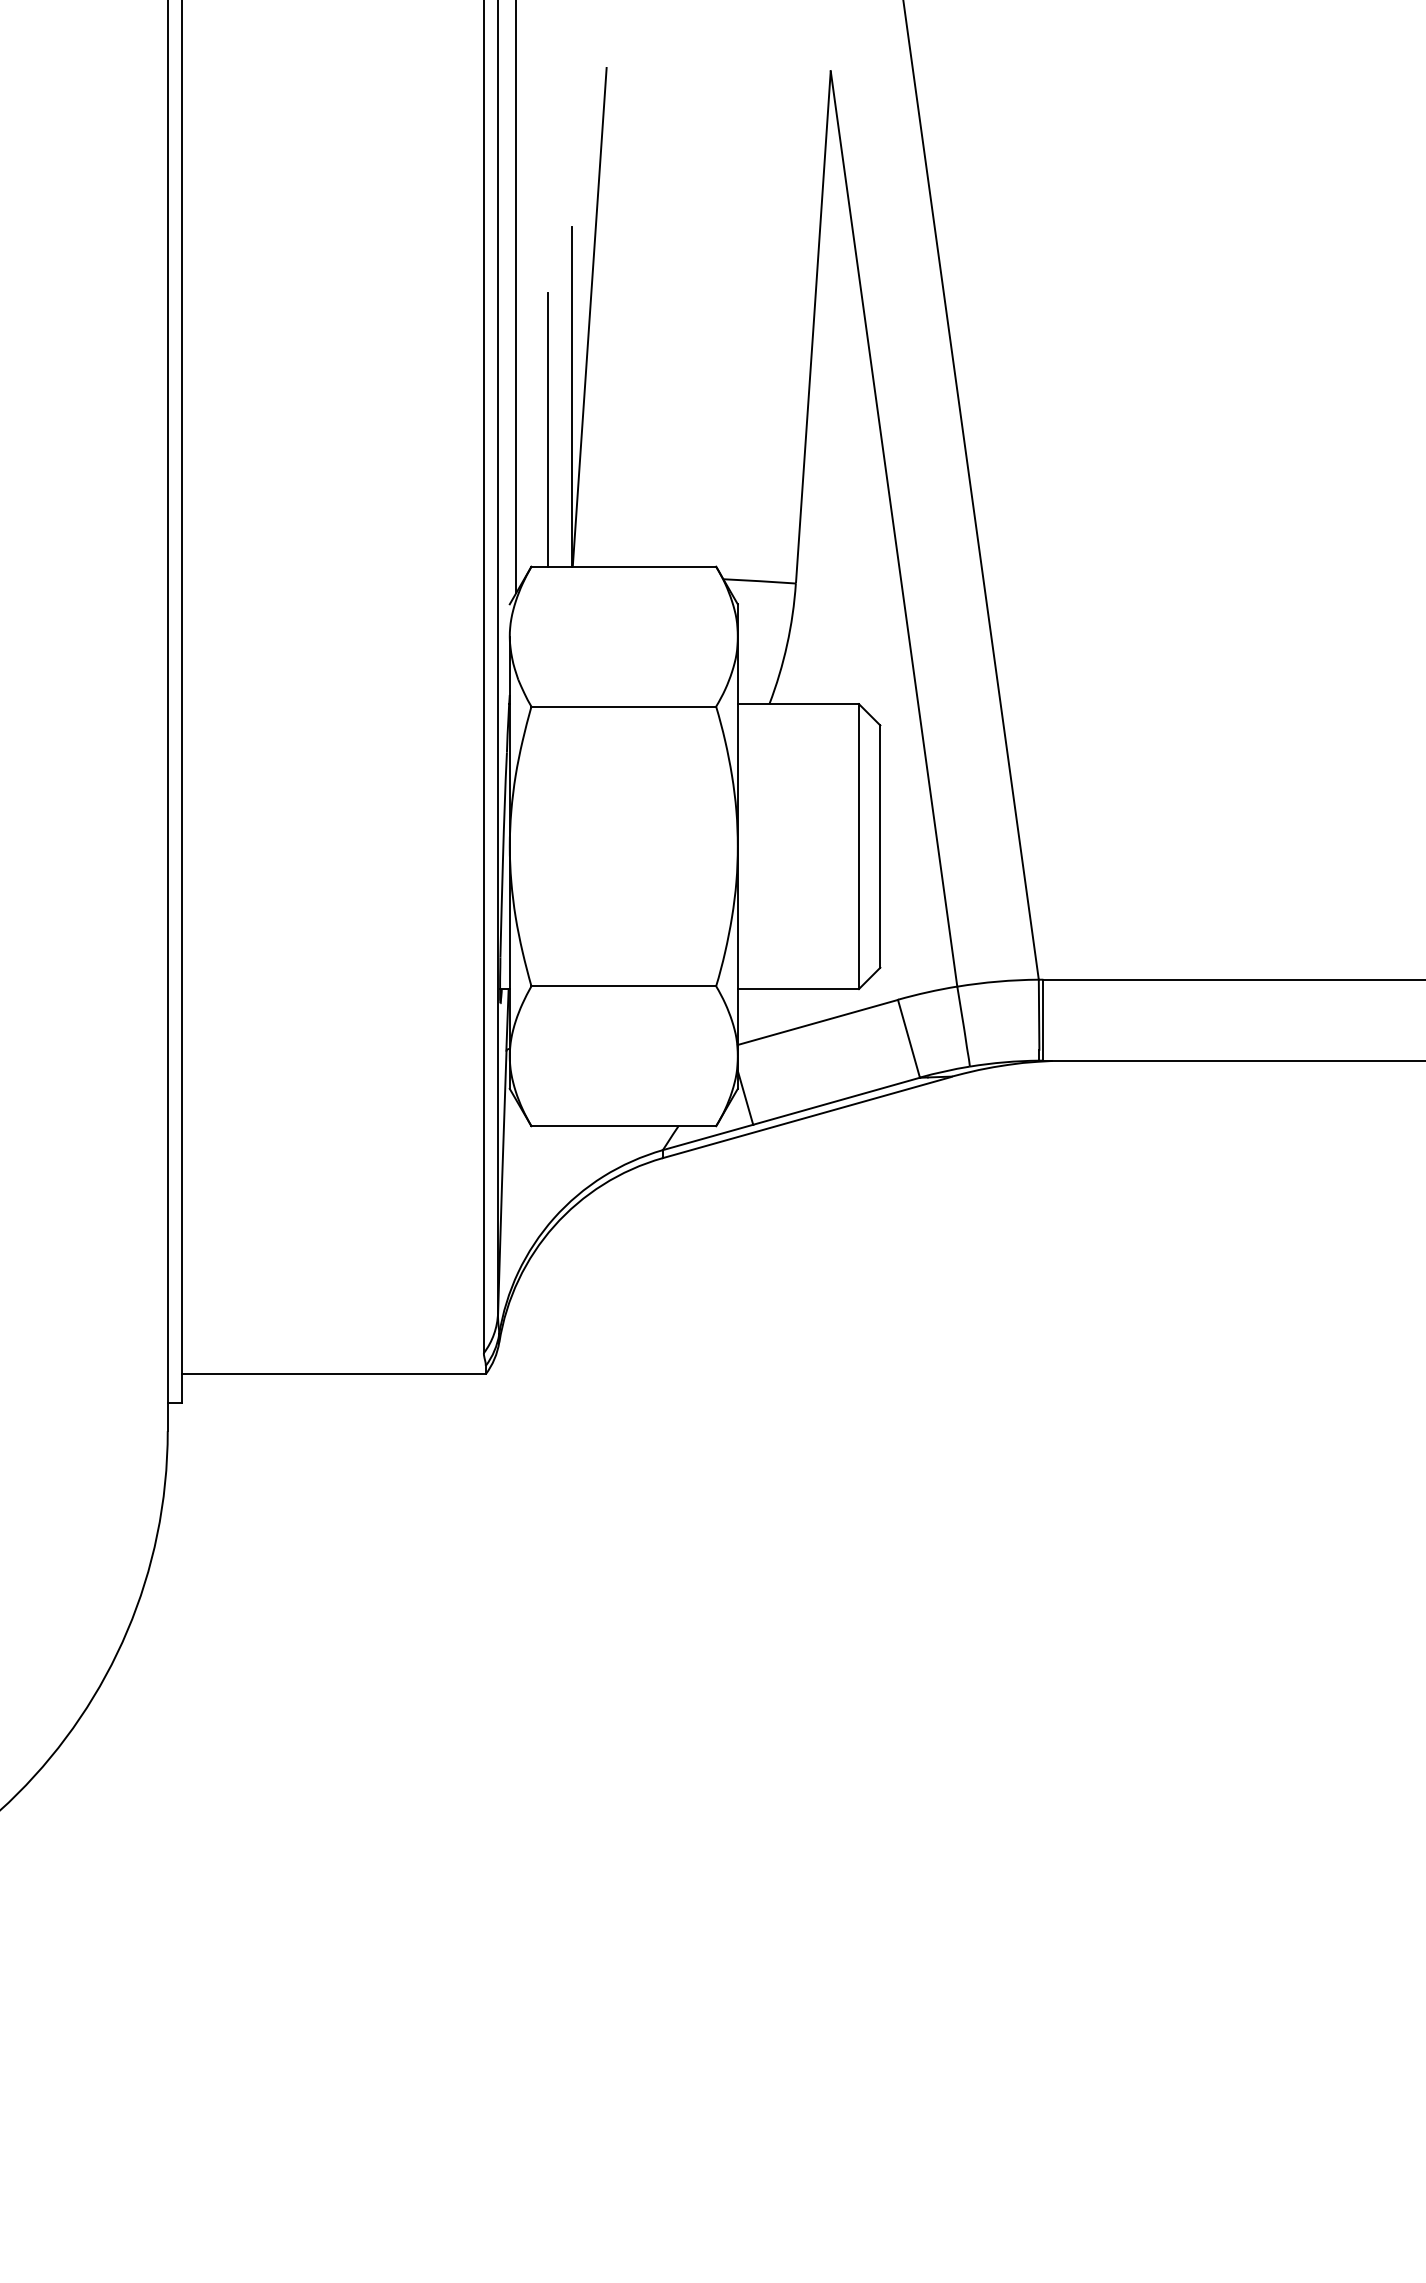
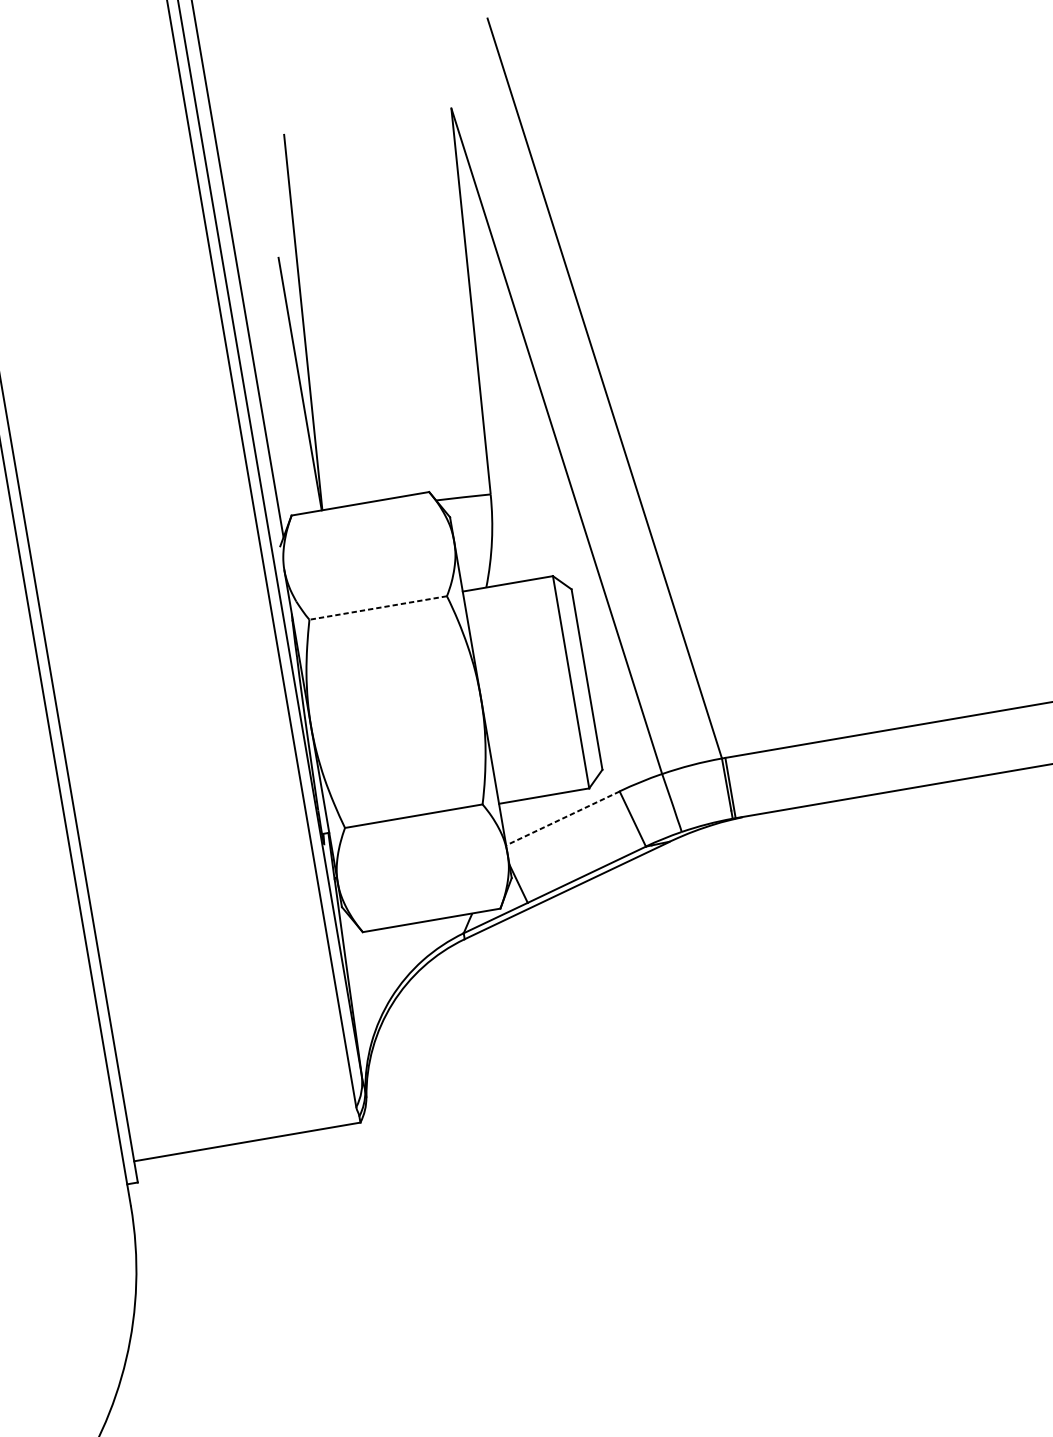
line: (548, 429) -> (286, 411), removed
line: (623, 706) -> (377, 607), solid -> dashed
line: (817, 1022) -> (562, 818), solid -> dashed

